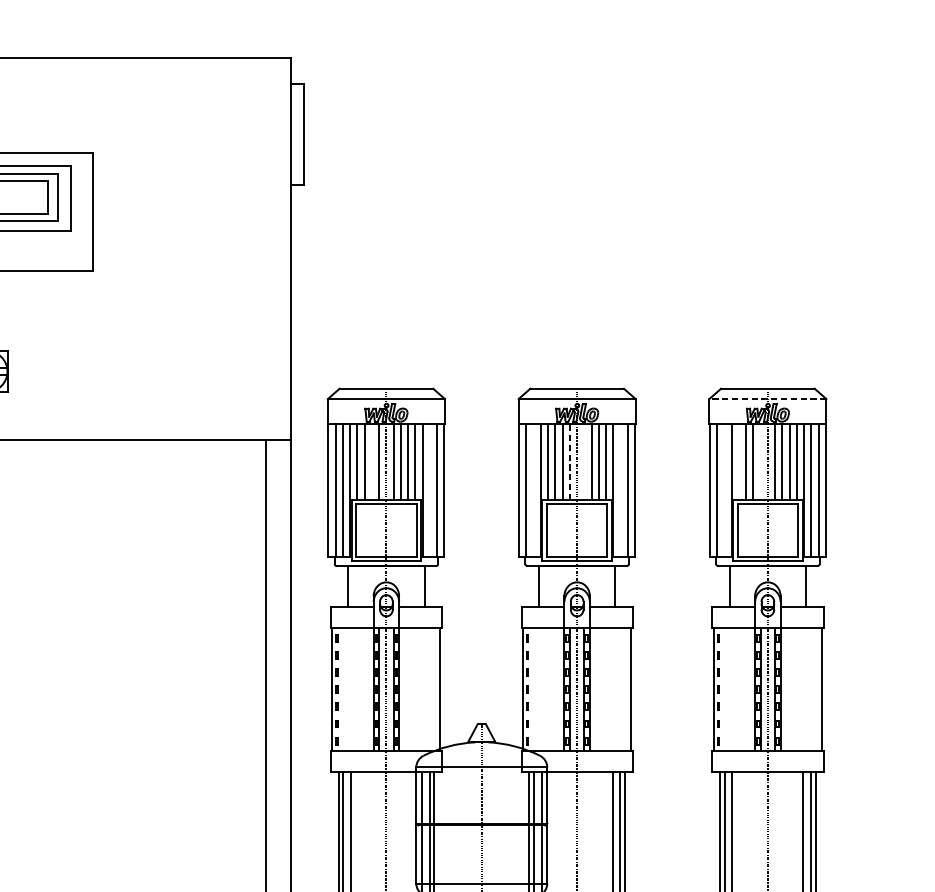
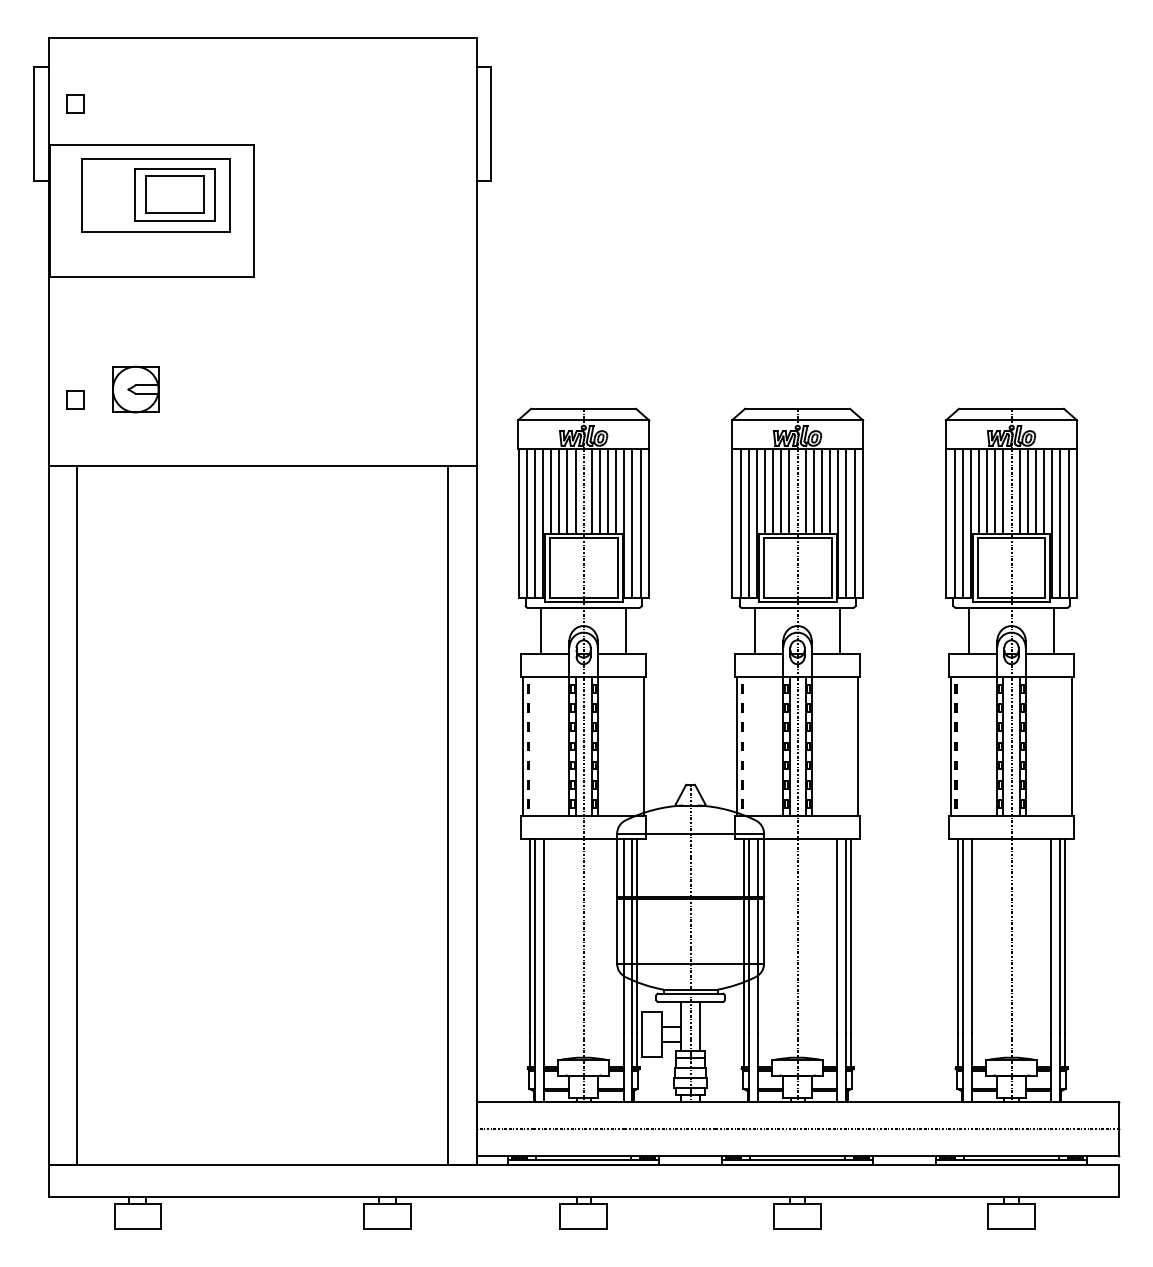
line: (767, 399) -> (1011, 420), dashed -> solid
line: (372, 461) -> (567, 490), added
line: (584, 461) -> (805, 490), added
line: (739, 461) -> (979, 490), added
line: (760, 461) -> (1003, 490), added
line: (569, 462) -> (789, 491), dashed -> solid
line: (429, 490) -> (632, 522), added
line: (533, 490) -> (748, 522), added
line: (620, 490) -> (846, 522), added
line: (724, 490) -> (962, 522), added

